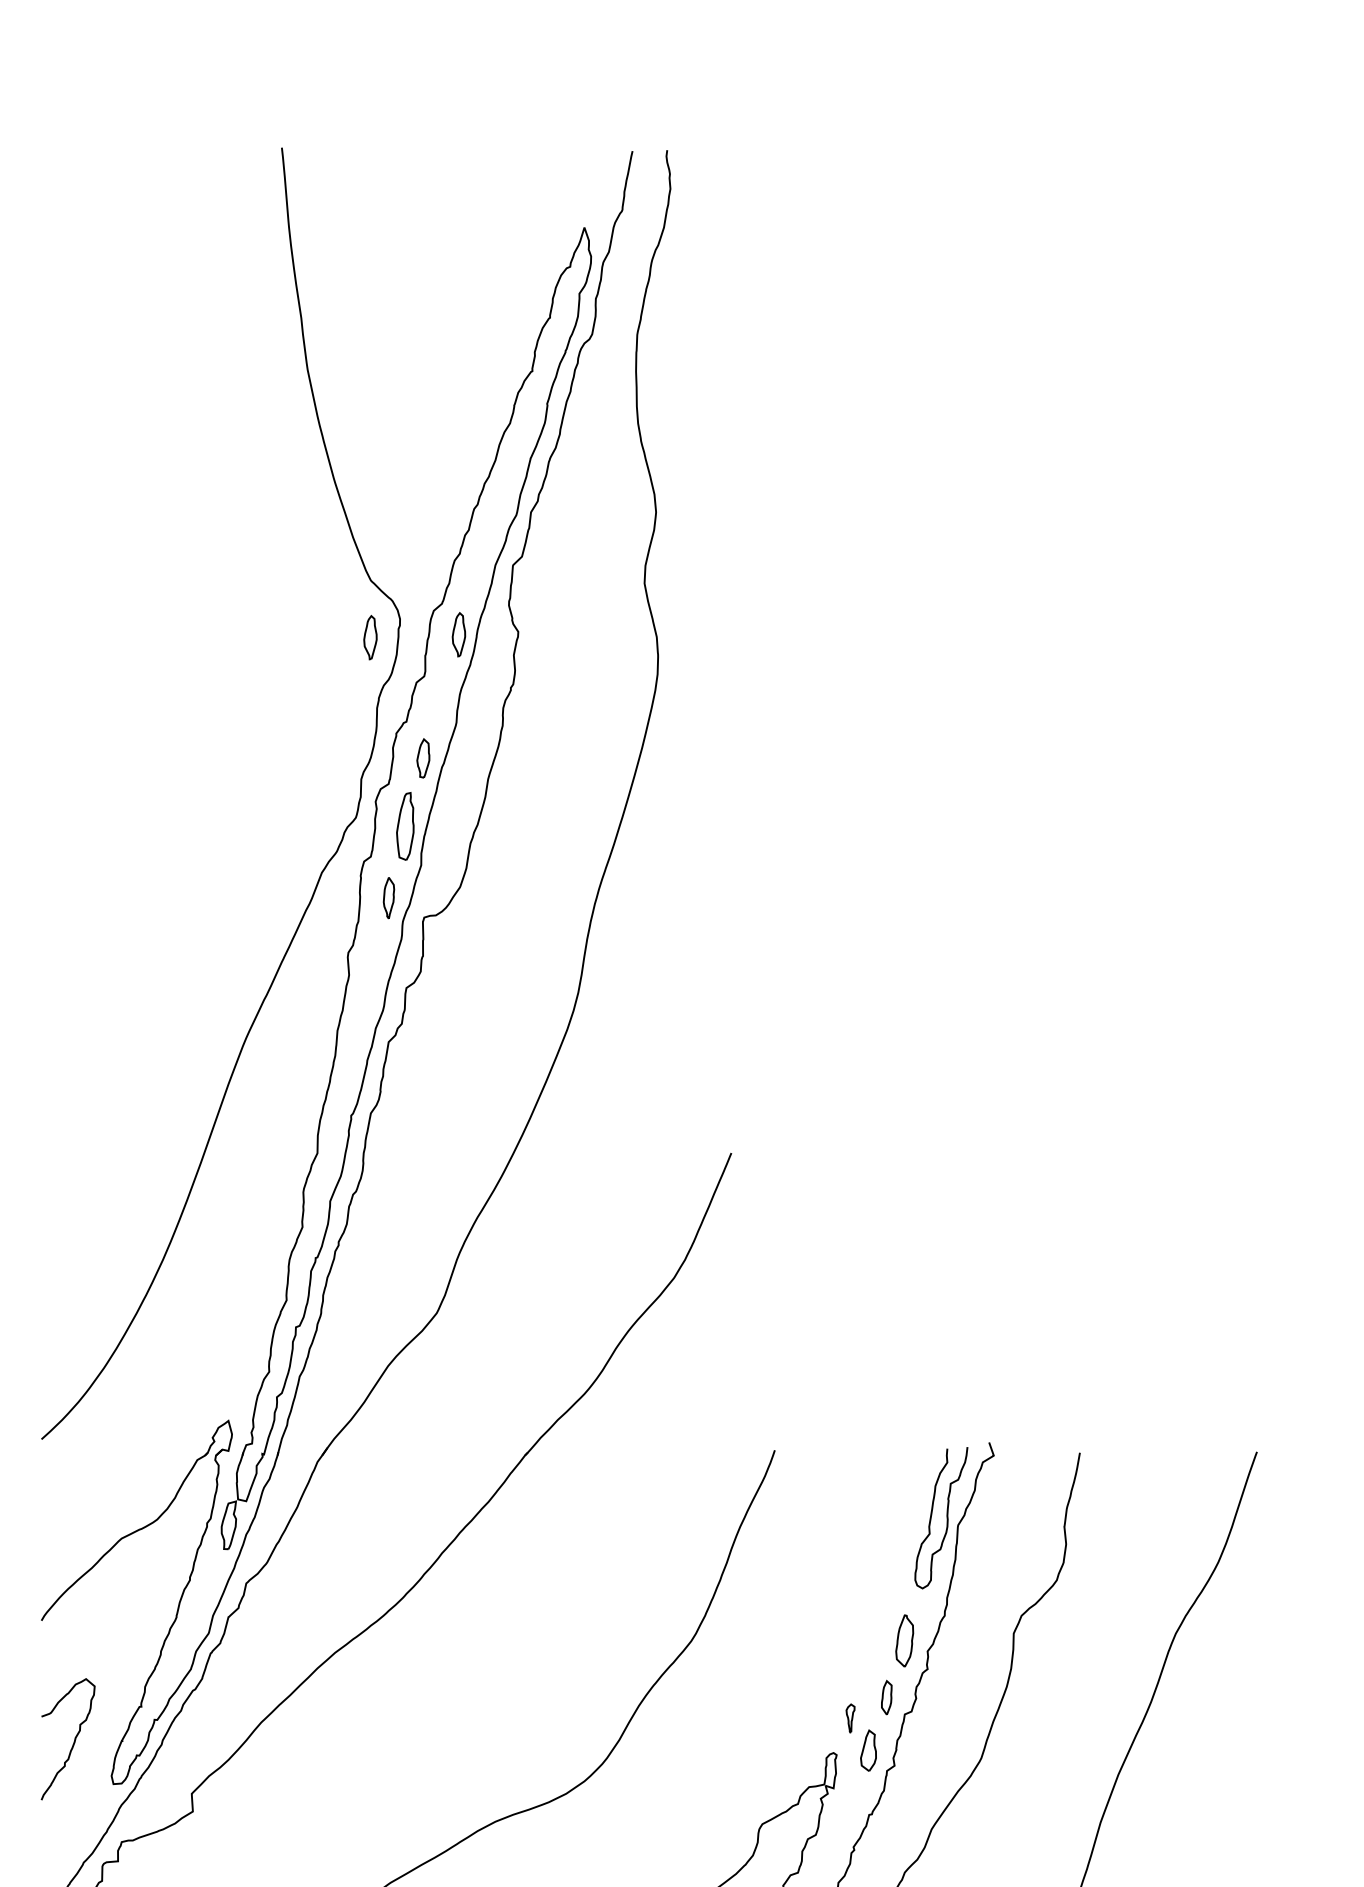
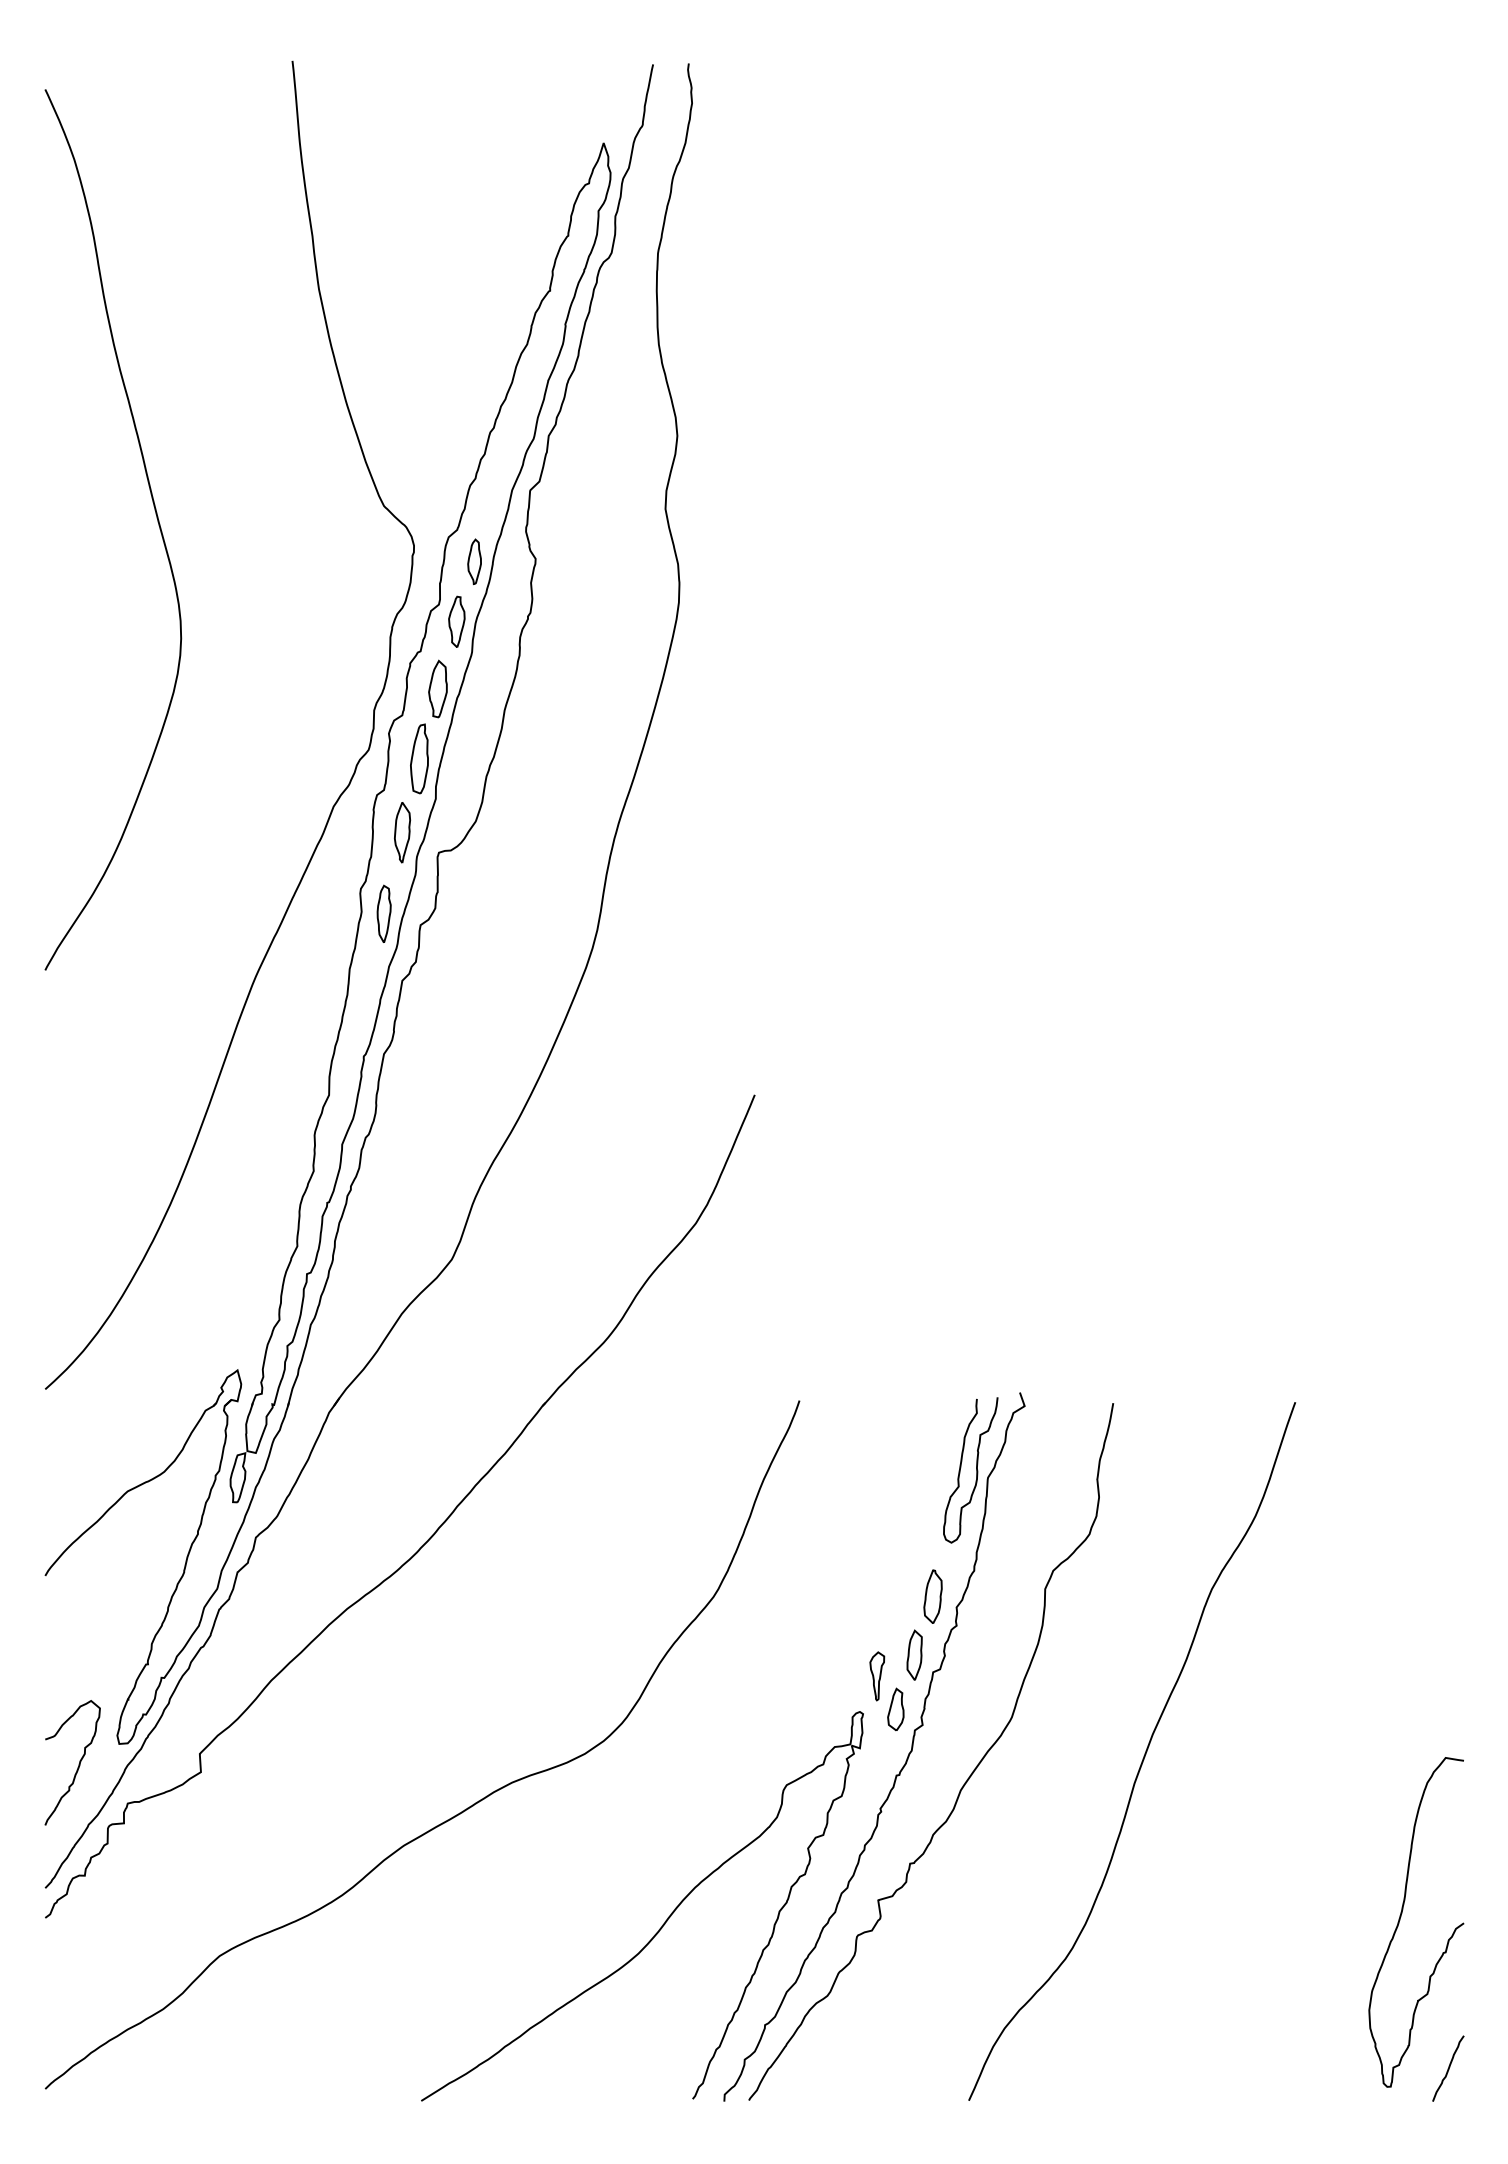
curve: (149, 592) -> (156, 518), added
part: (370, 637) -> (383, 564), removed
part: (441, 692) -> (456, 621), added
part: (422, 757) -> (437, 688), size x1.43
part: (388, 897) -> (402, 832), size x1.43
part: (370, 976) -> (383, 913), added
part: (886, 1697) -> (914, 1654), size x1.43
part: (850, 1718) -> (877, 1676), size x1.67
curve: (73, 1740) -> (78, 1764), moved

